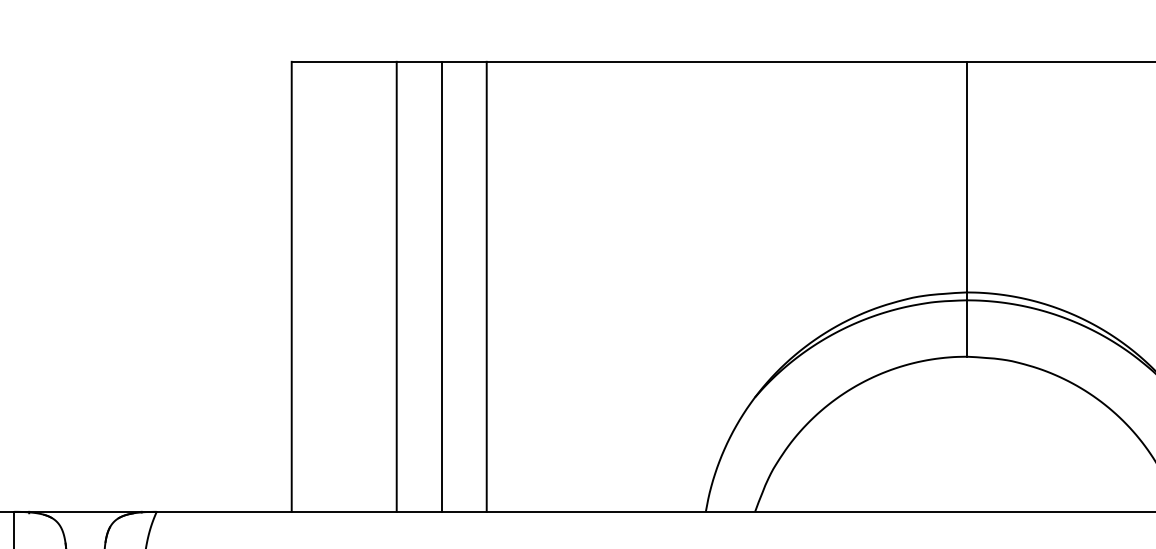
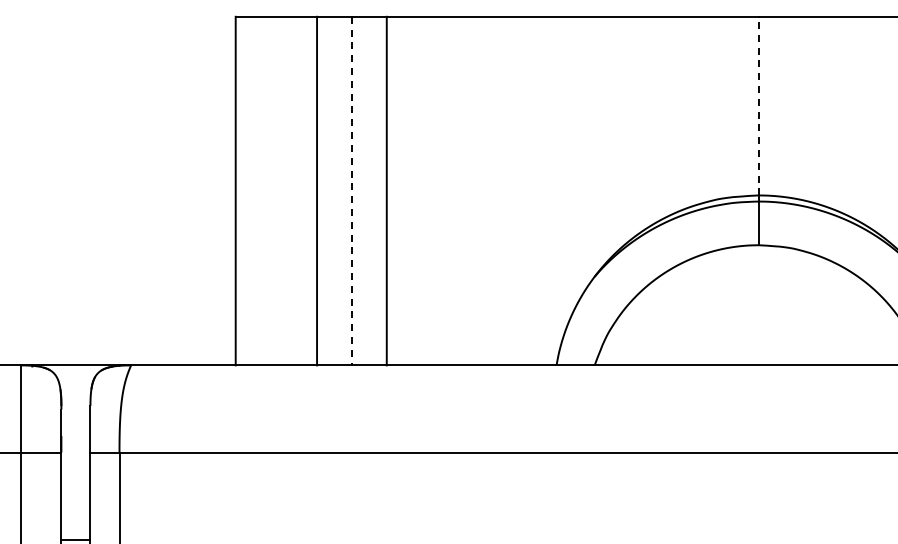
line: (966, 176) -> (758, 105), solid -> dashed
line: (441, 287) -> (351, 191), solid -> dashed

